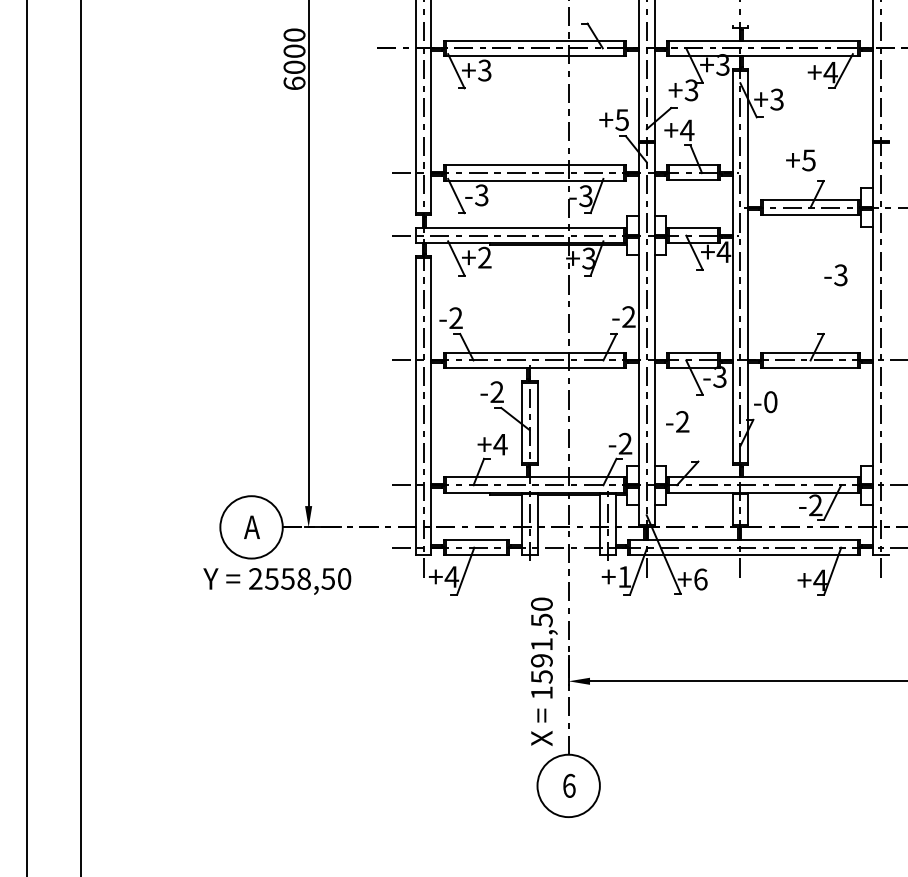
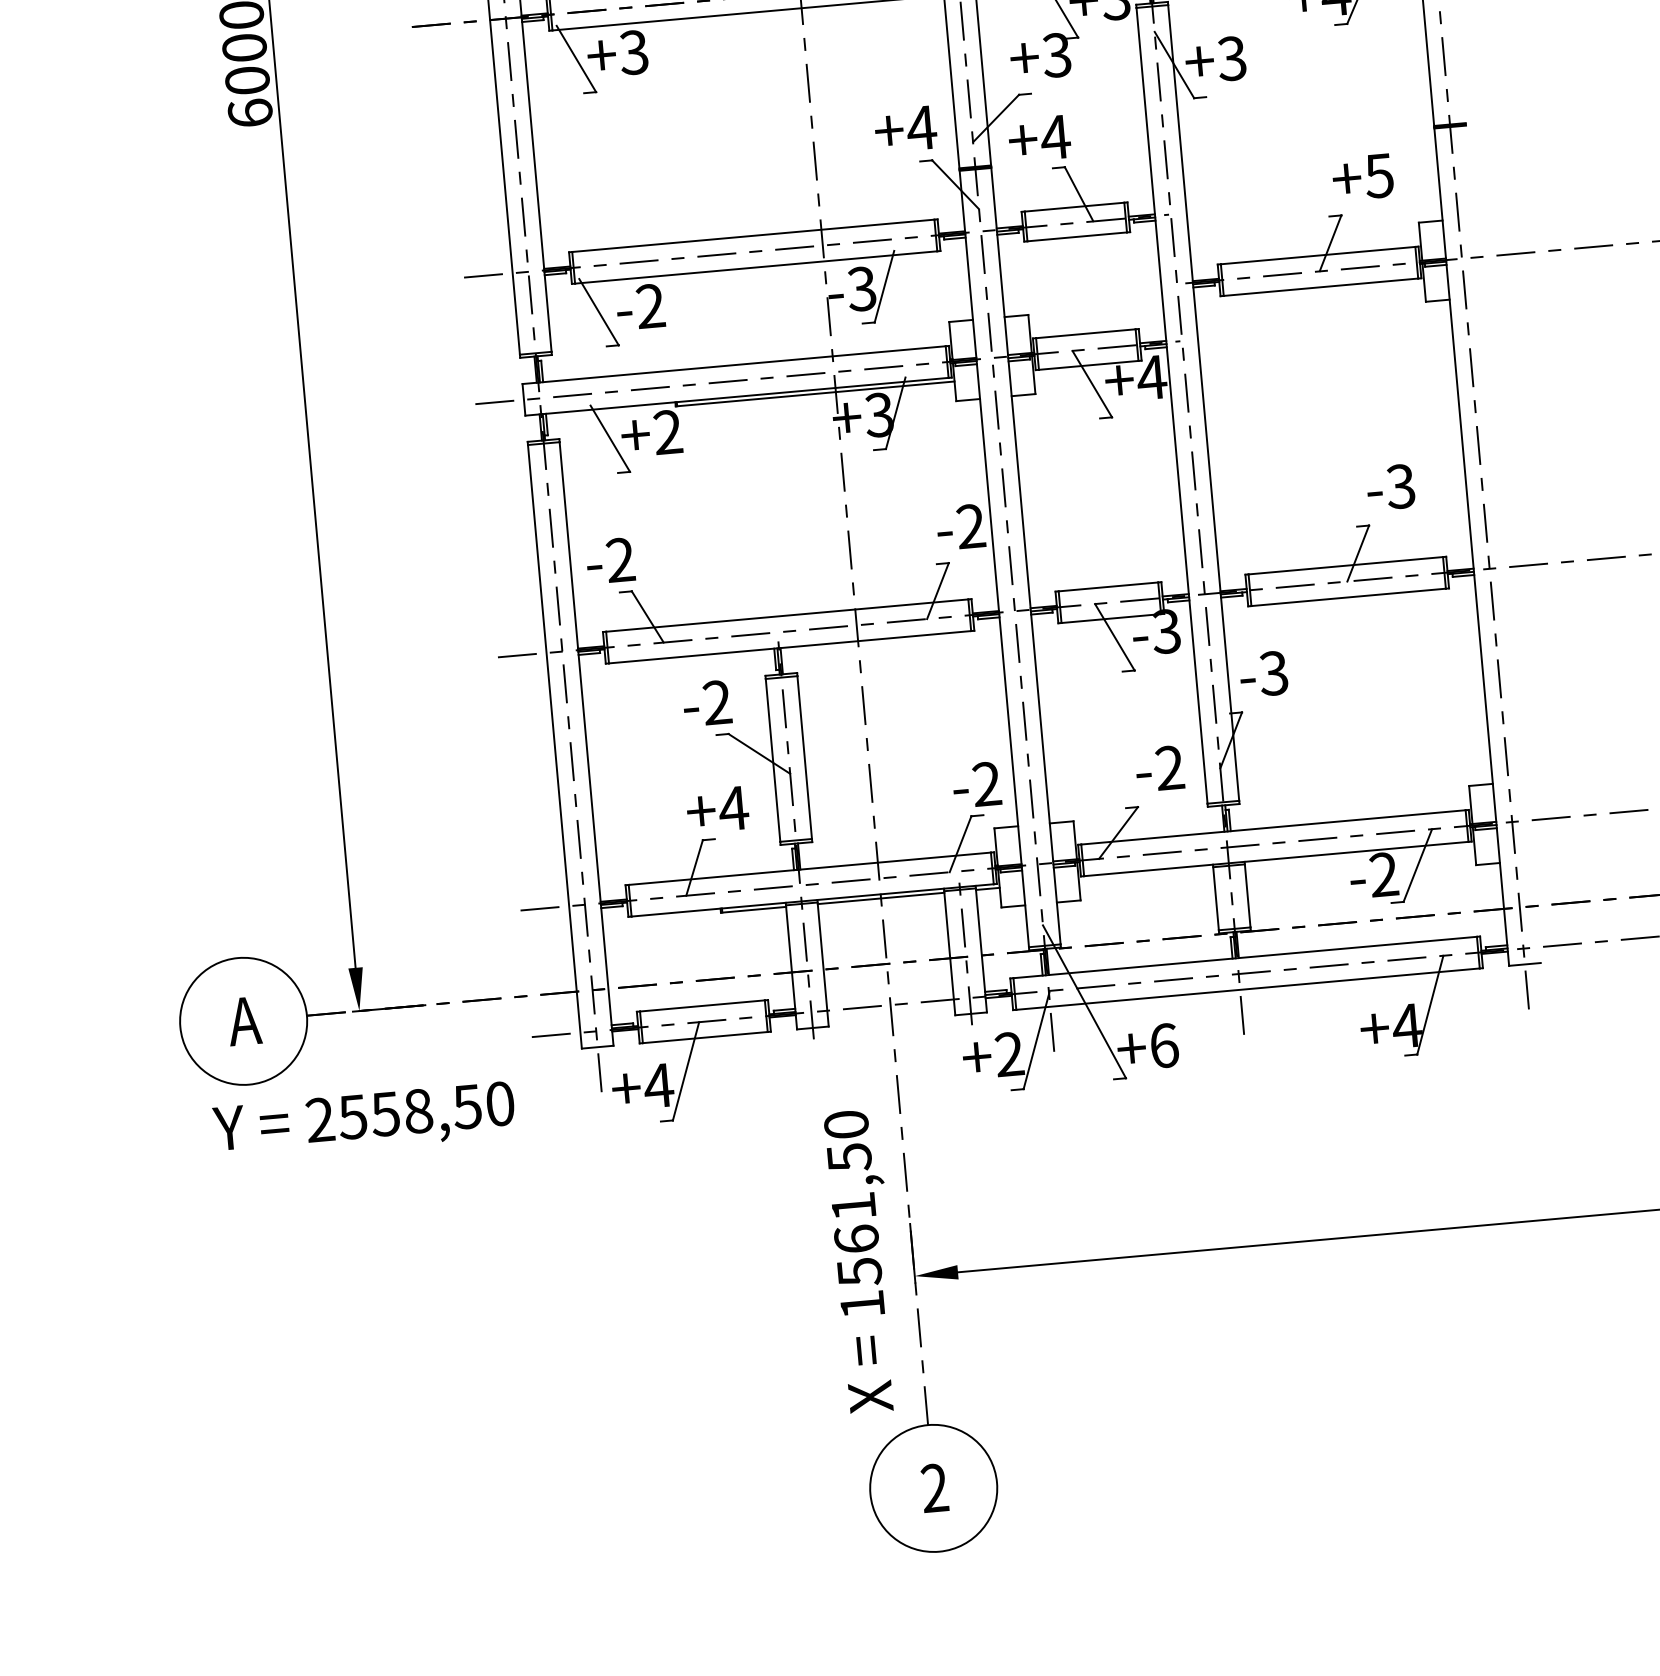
text: (621, 119) -> (920, 127), +5 -> +4
text: (800, 160) -> (1362, 177), moved
text: (481, 195) -> (649, 306), -3 -> -2
text: (835, 275) -> (1389, 487), moved
text: (770, 401) -> (1273, 672), -0 -> -3
text: (677, 421) -> (1159, 768), moved
text: (624, 576) -> (1008, 1053), +1 -> +2
text: (277, 581) -> (364, 1121), moved
text: (541, 660) -> (855, 1238), 1591,50 -> 1561,50
text: (569, 785) -> (935, 1487), 6 -> 2

